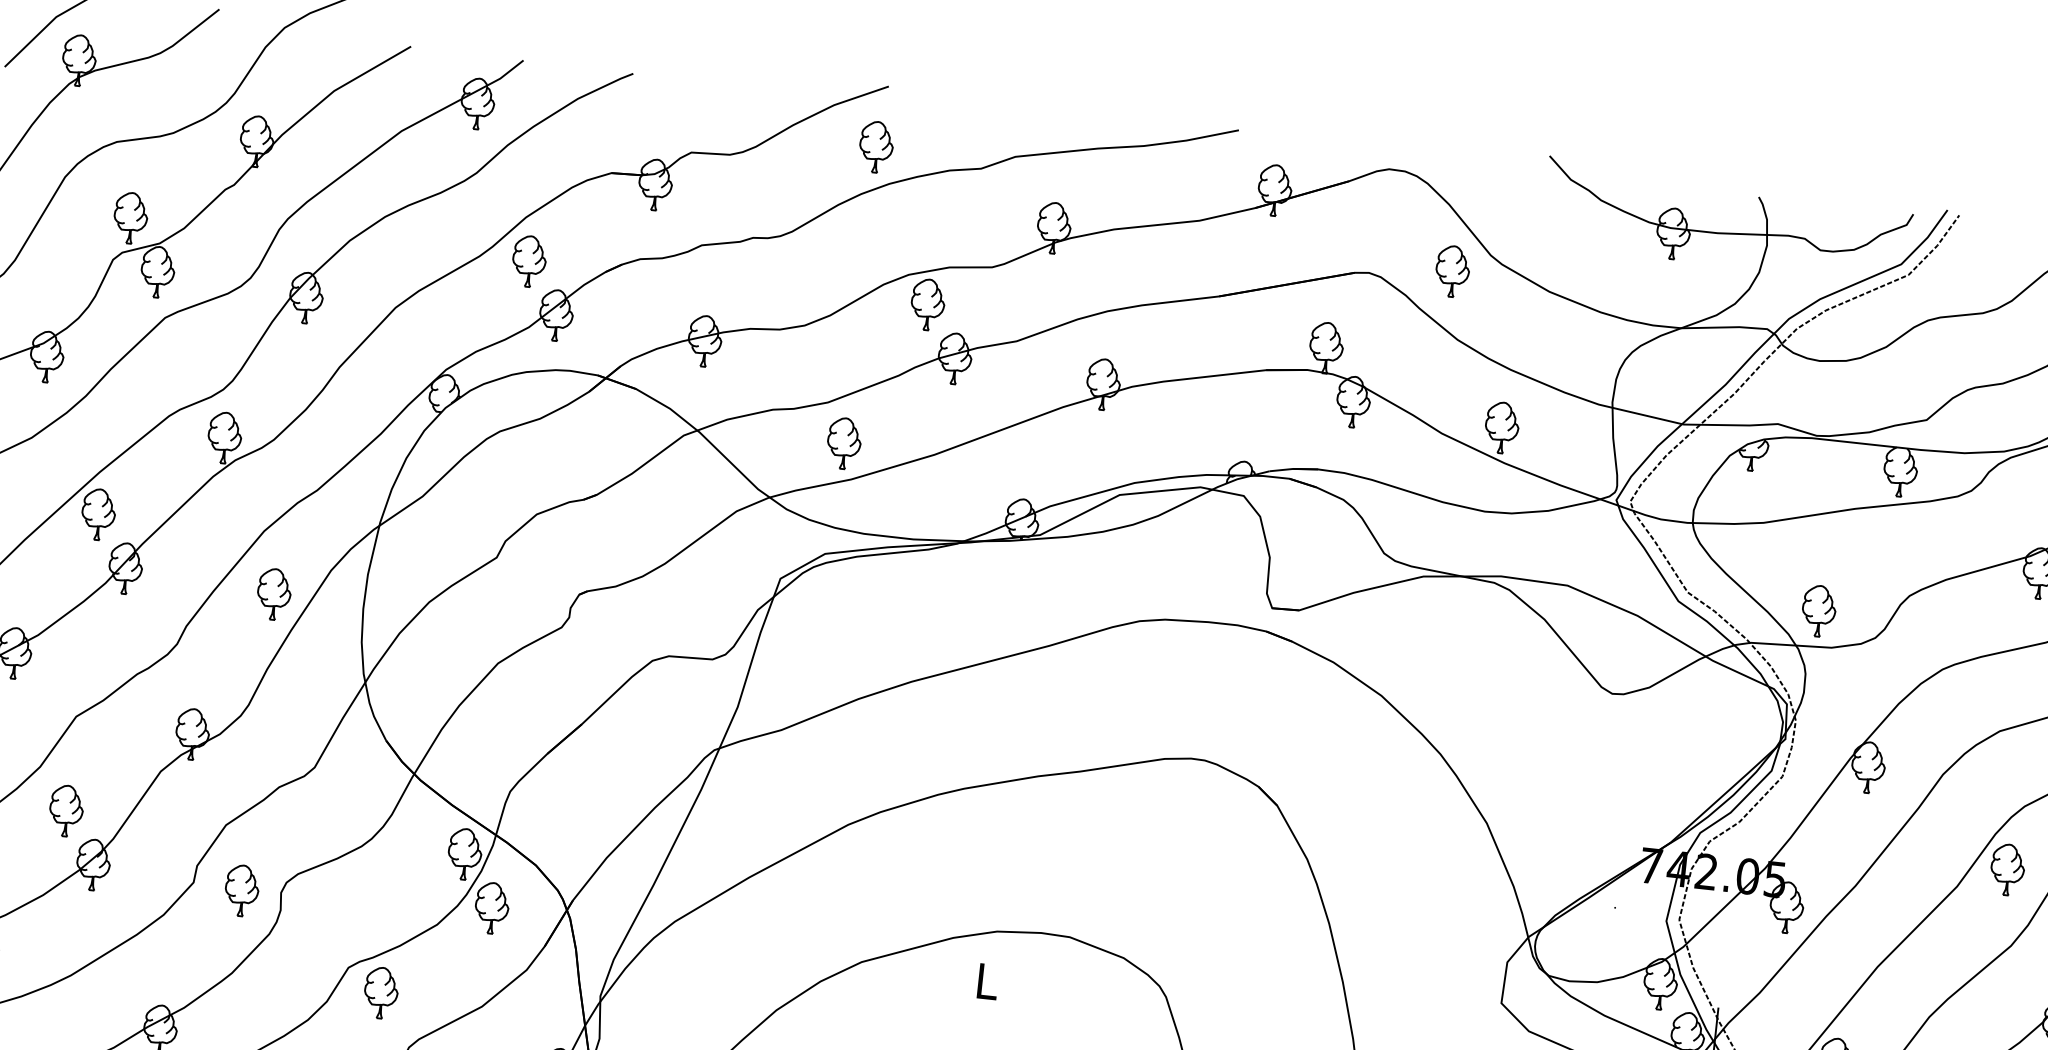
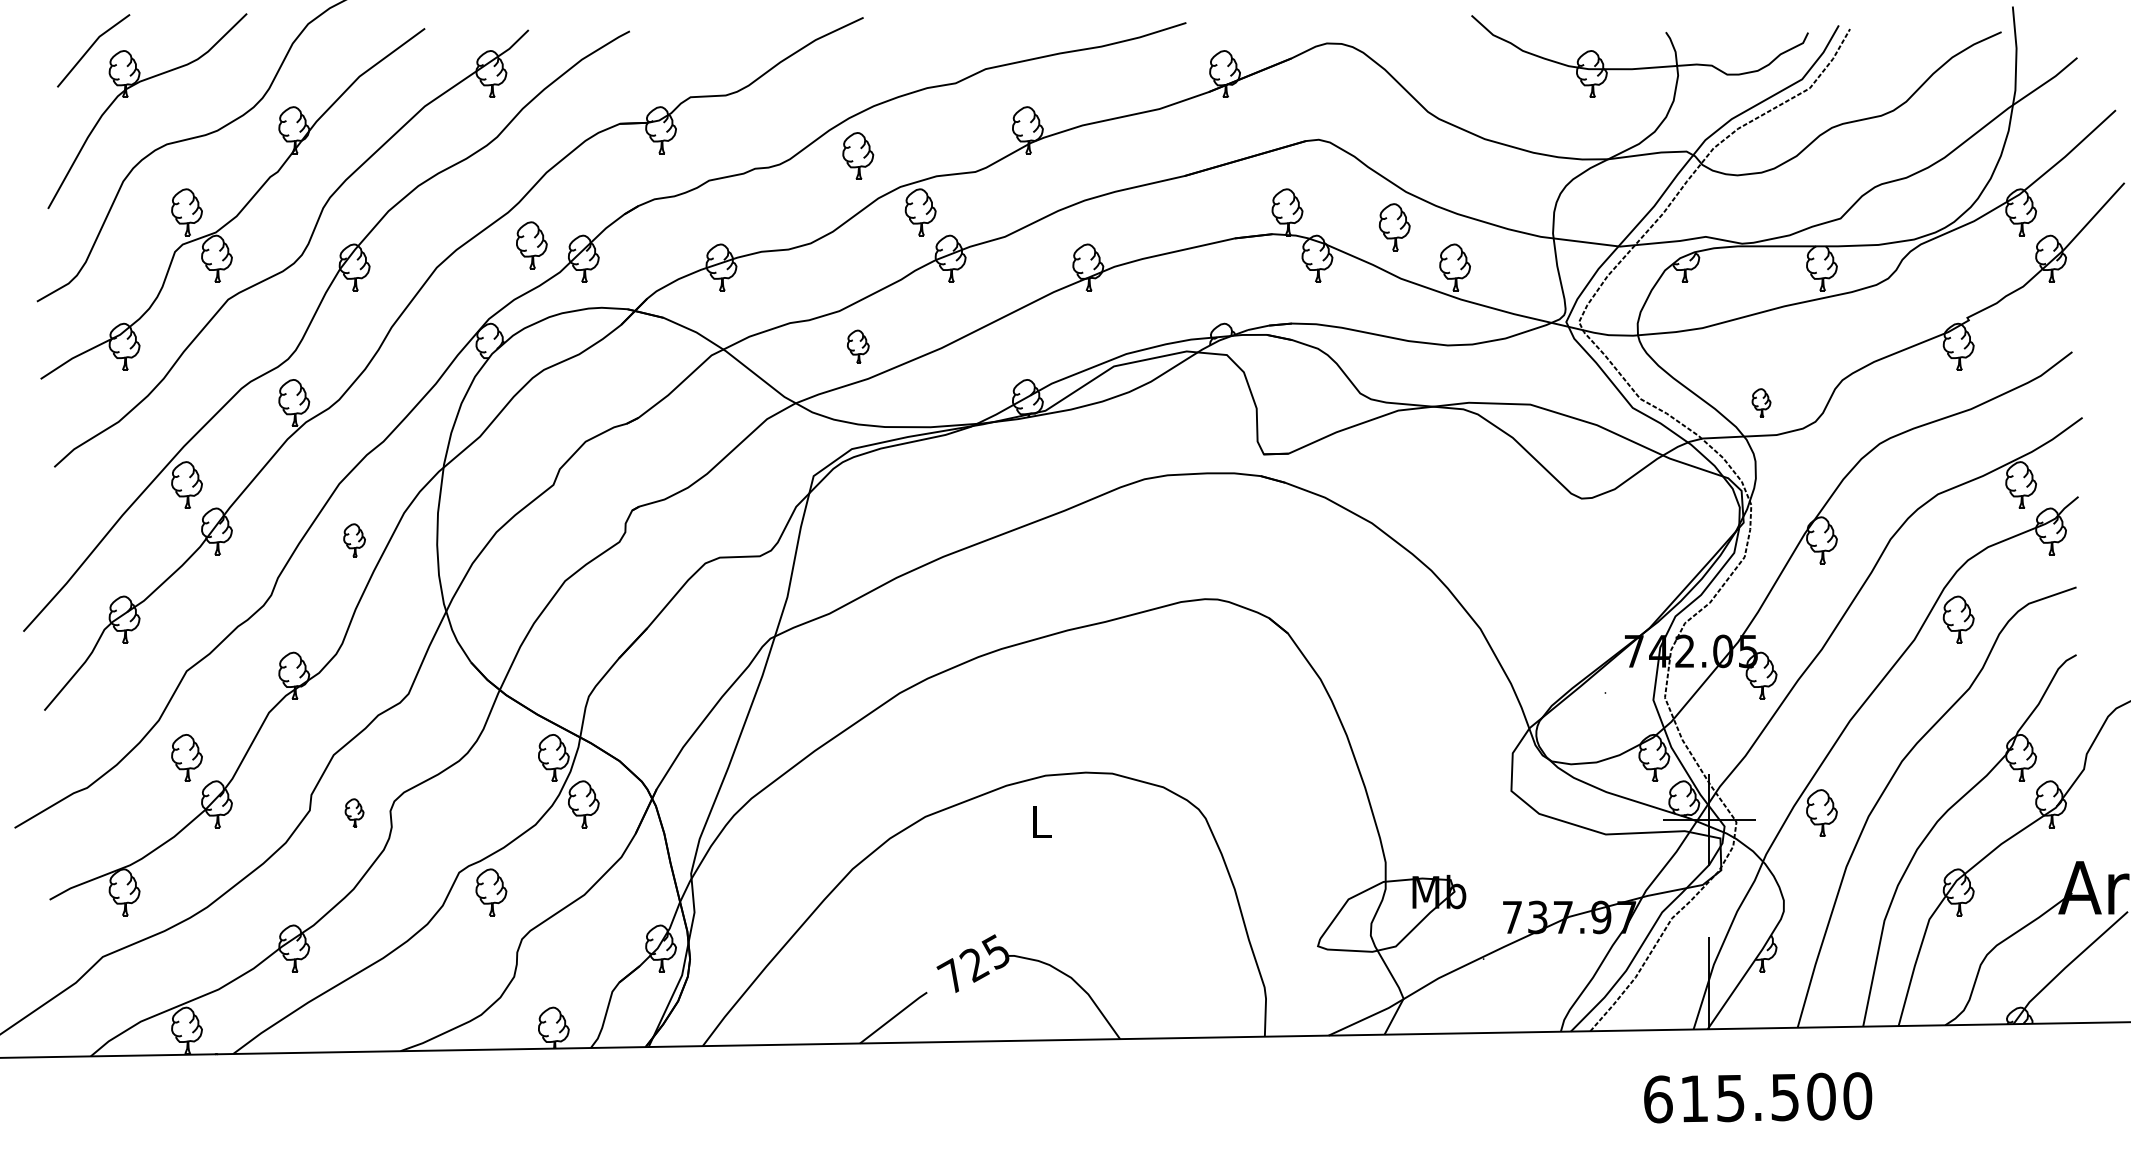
part: (876, 146) -> (858, 155), moved
part: (528, 261) -> (531, 245), moved
part: (1452, 271) -> (1394, 227), moved
part: (844, 443) -> (858, 346), size x0.7
part: (273, 594) -> (354, 540), size x0.7
part: (1819, 610) -> (1761, 402), size x0.6
part: (241, 890) -> (354, 812), size x0.6

